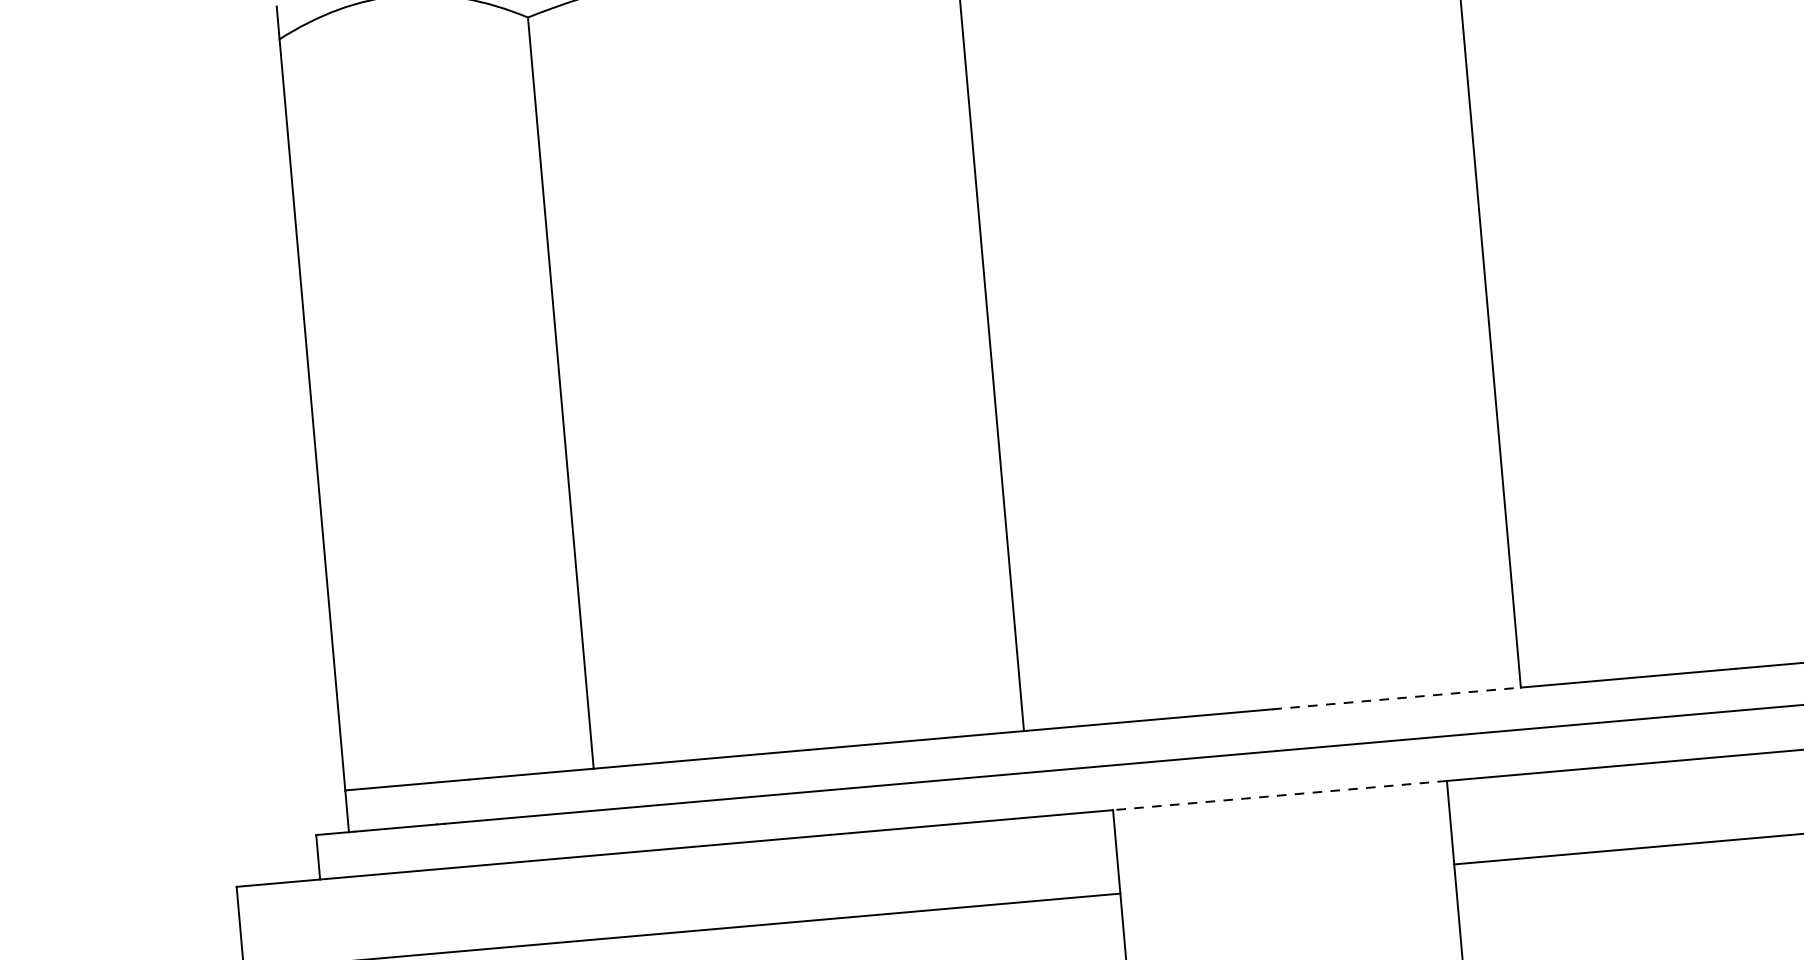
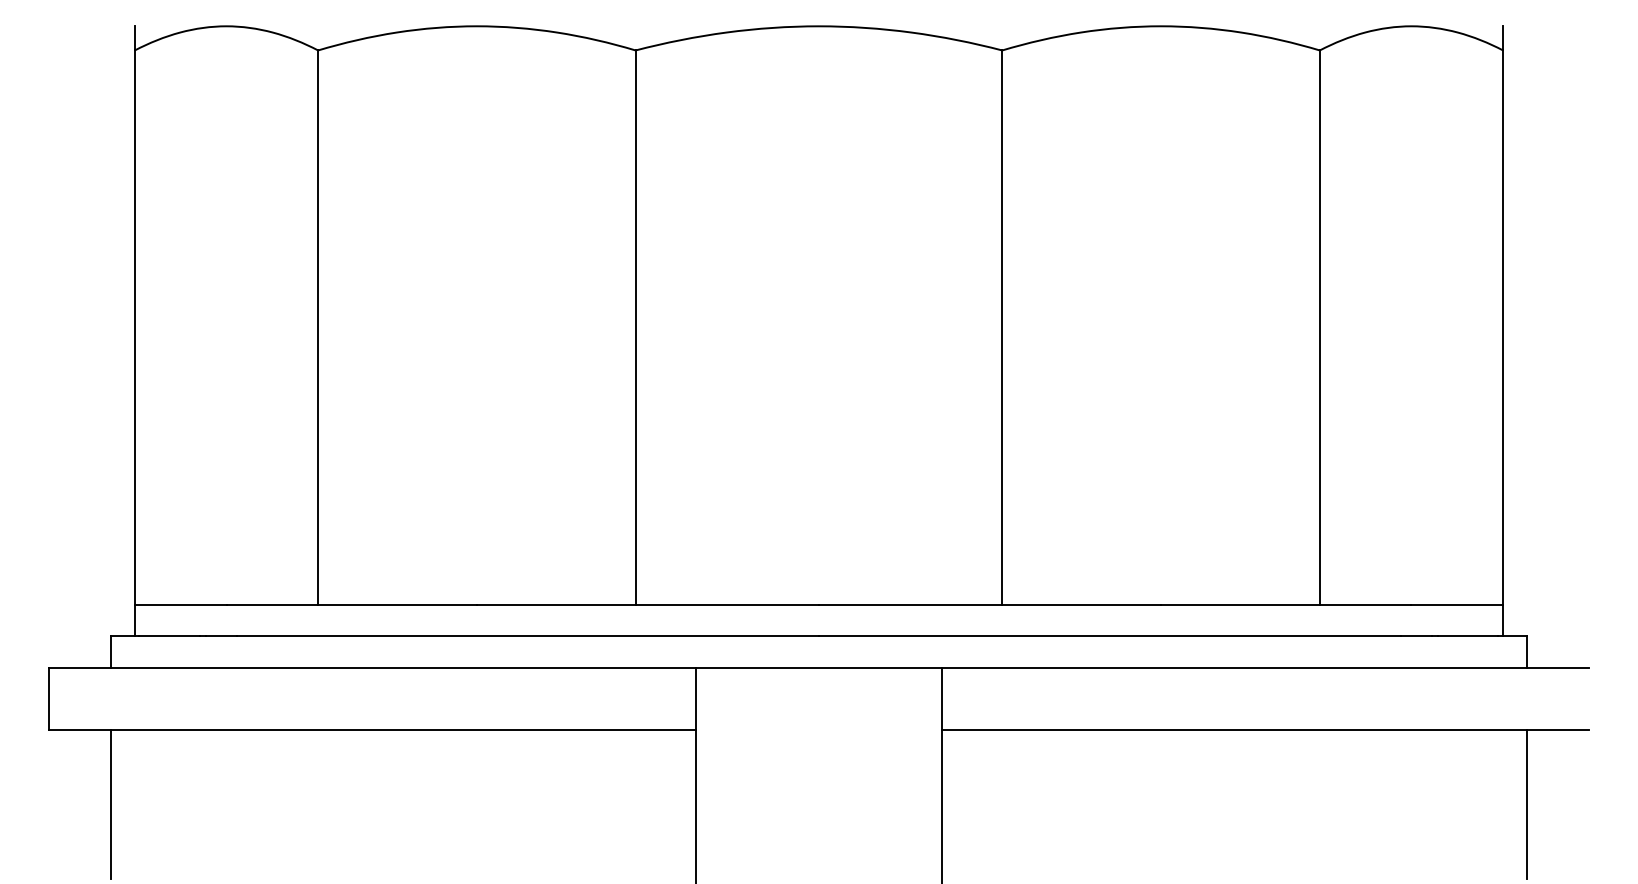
line: (1396, 698) -> (910, 604), dashed -> solid
line: (1279, 795) -> (818, 668), dashed -> solid

